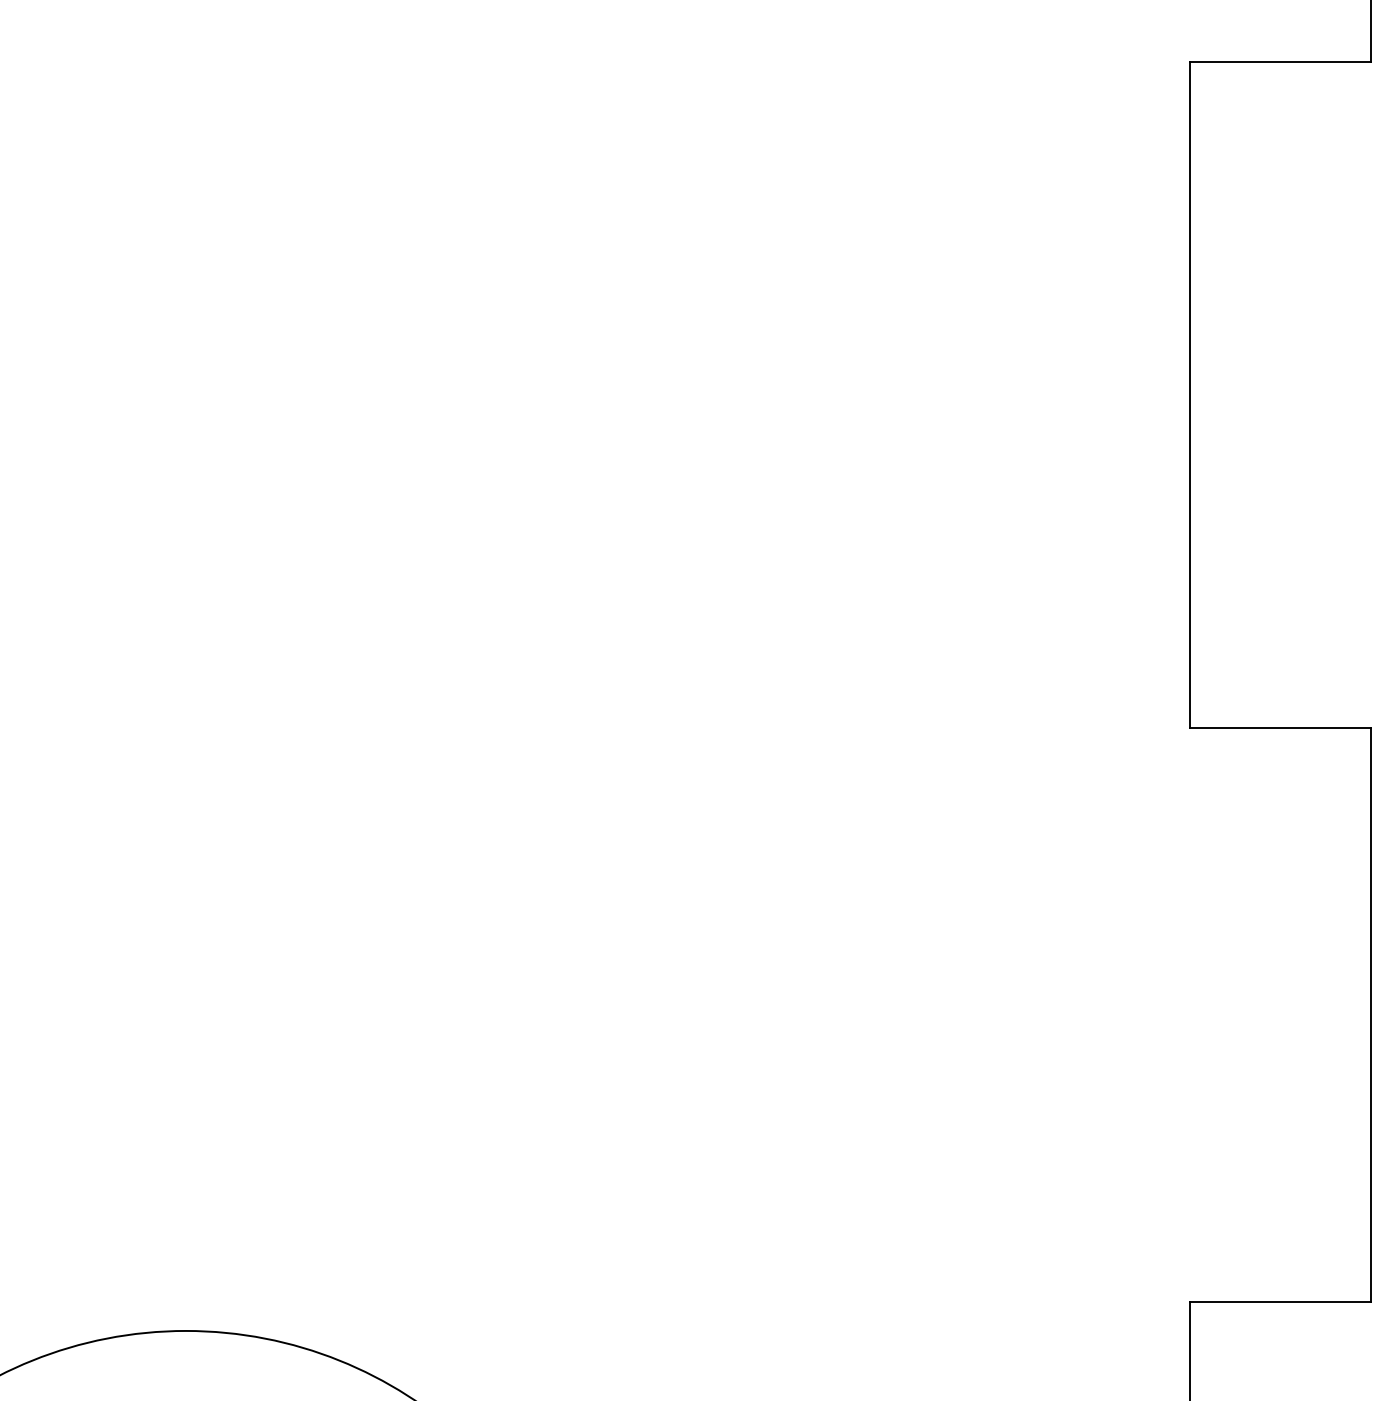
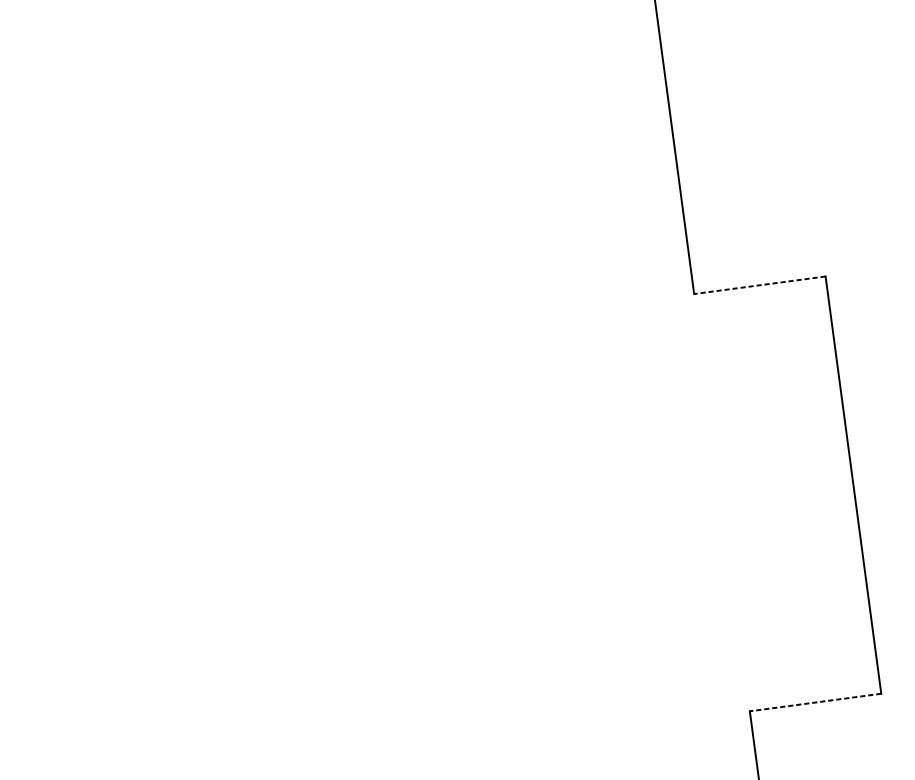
line: (1280, 728) -> (759, 285), solid -> dashed
line: (1280, 1302) -> (815, 702), solid -> dashed

